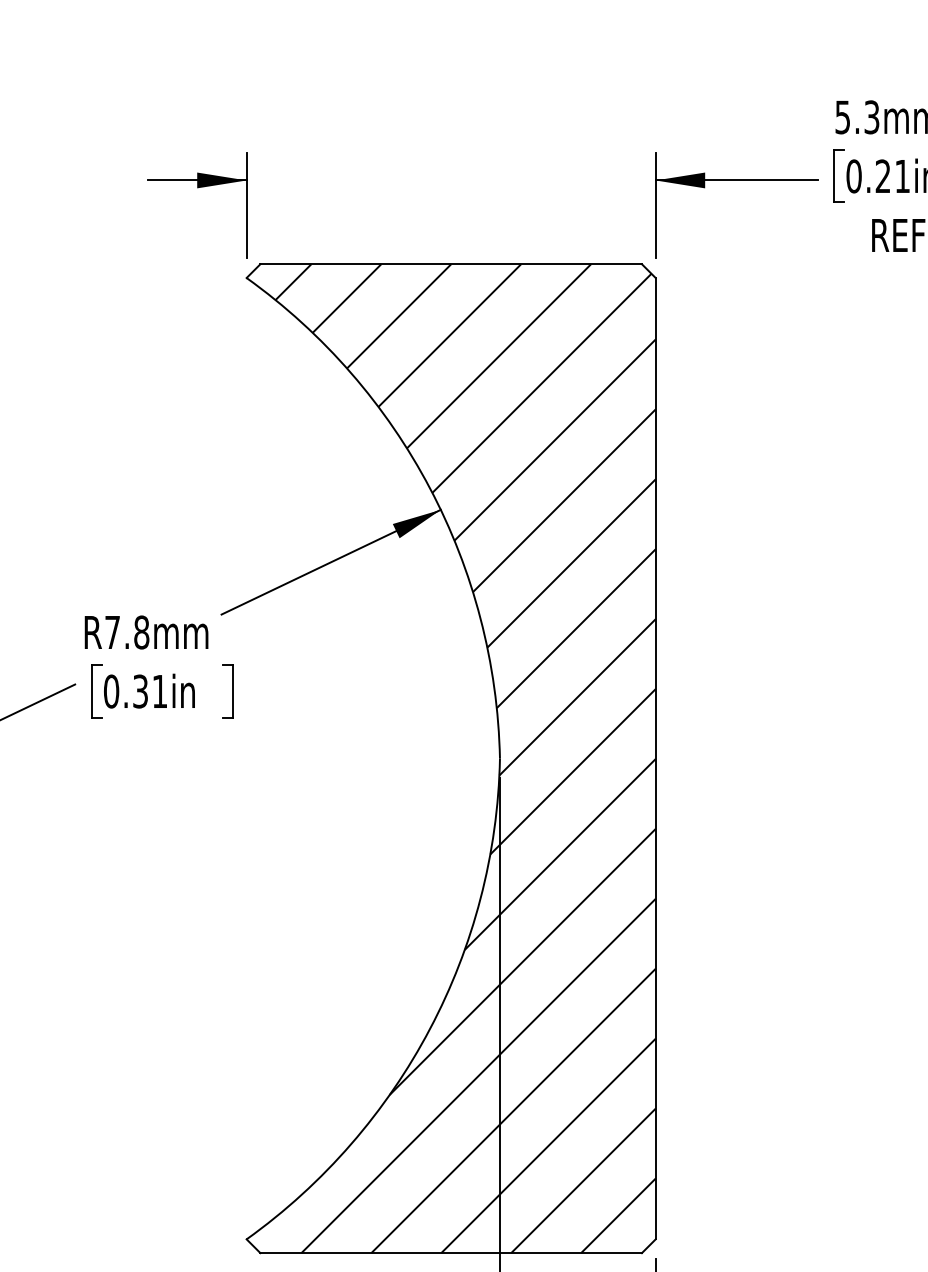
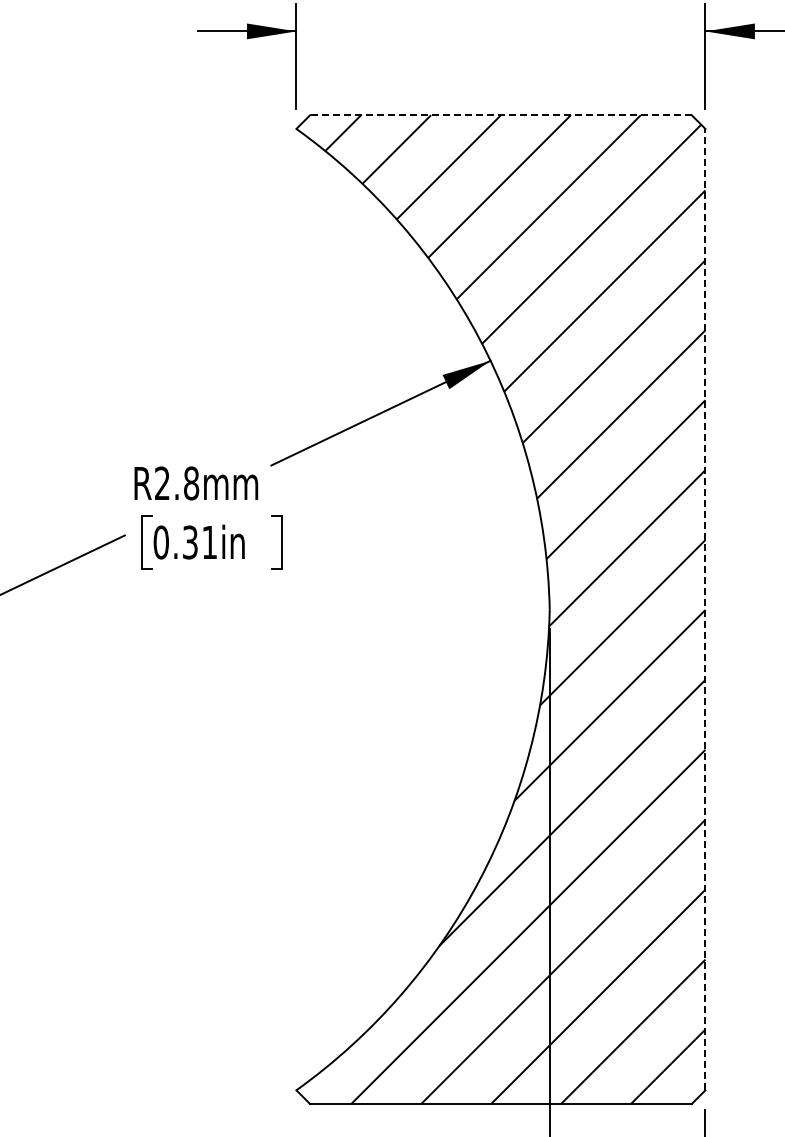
line: (451, 264) -> (501, 115), solid -> dashed
text: (112, 631) -> (162, 482), R7.8mm -> R2.8mm
line: (655, 758) -> (705, 609), solid -> dashed

